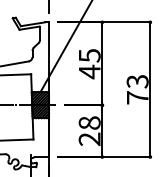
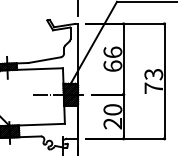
text: (89, 64) -> (112, 59), 45 -> 66
text: (89, 122) -> (112, 109), 28 -> 20

